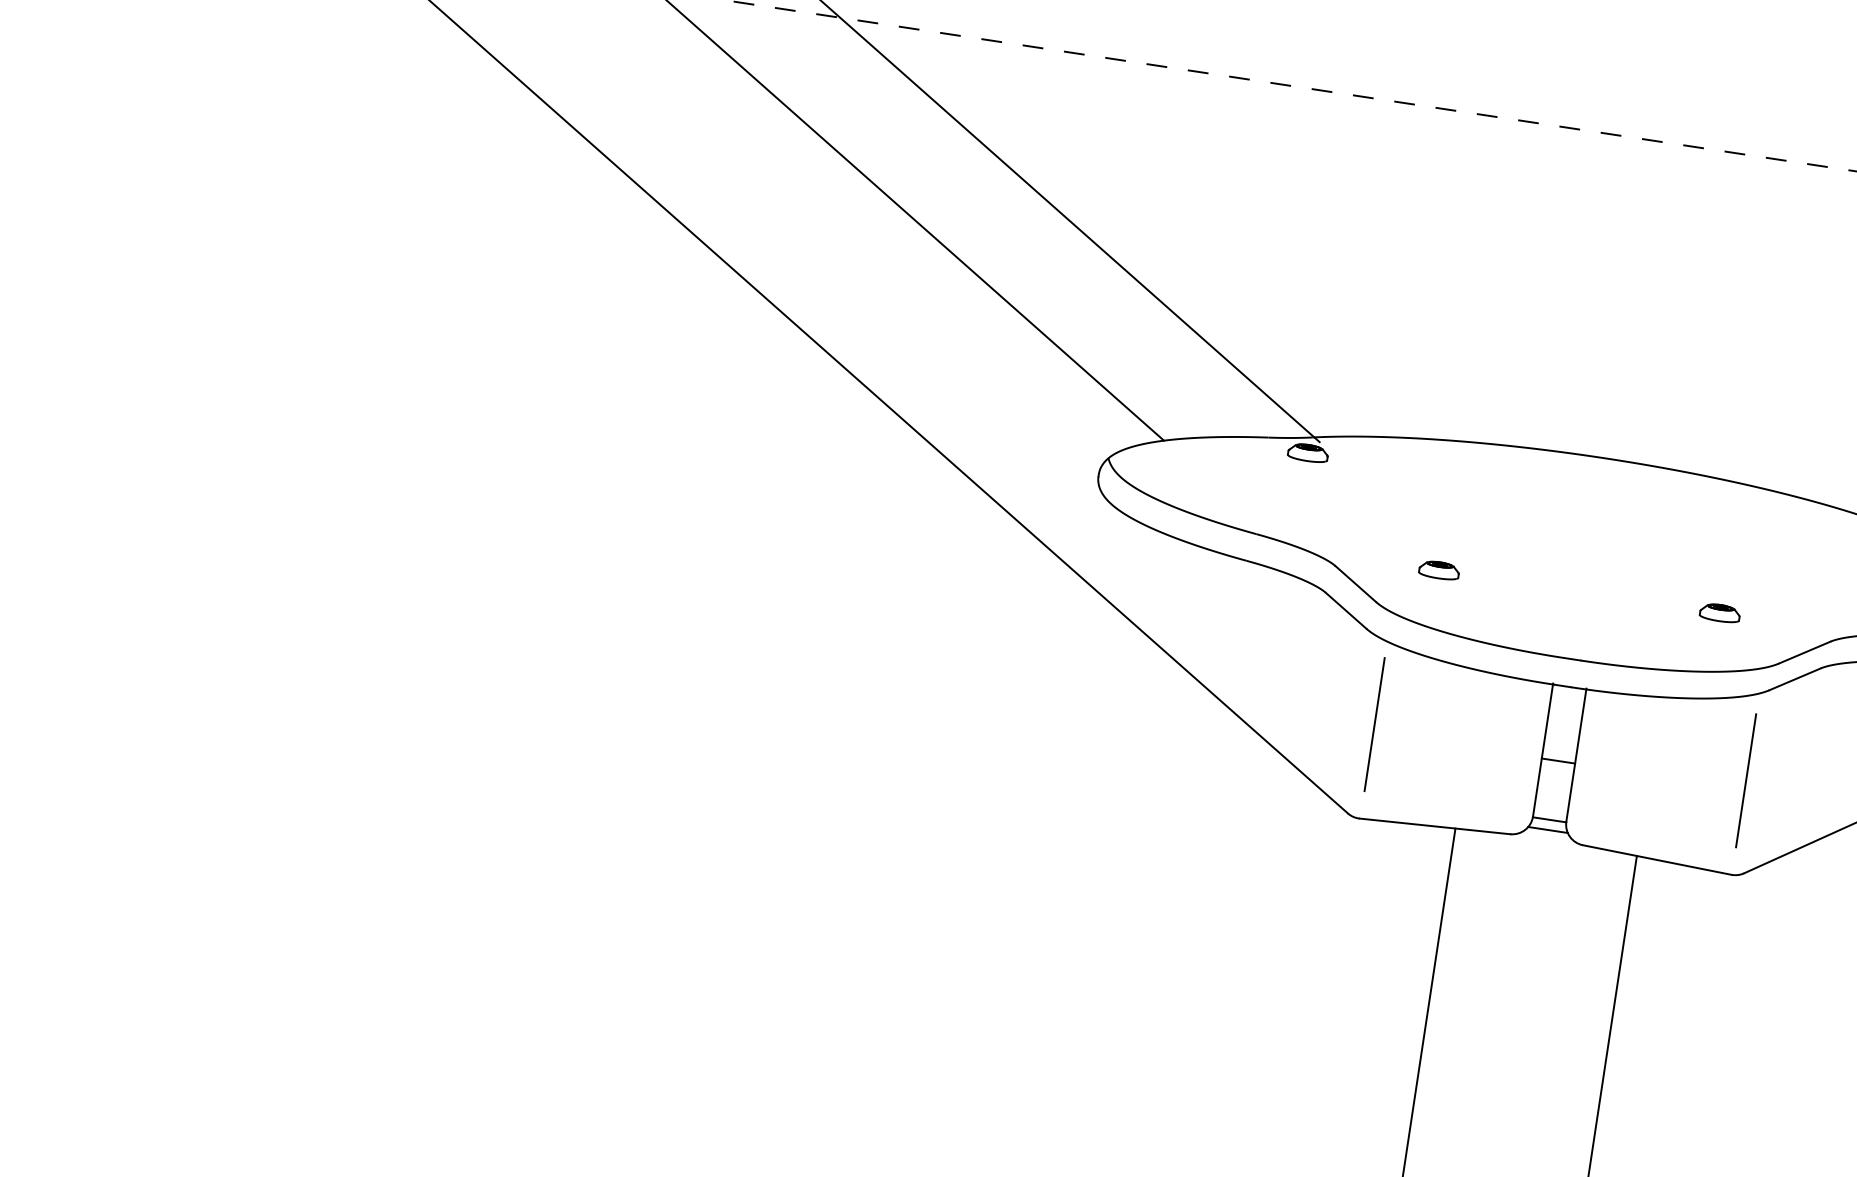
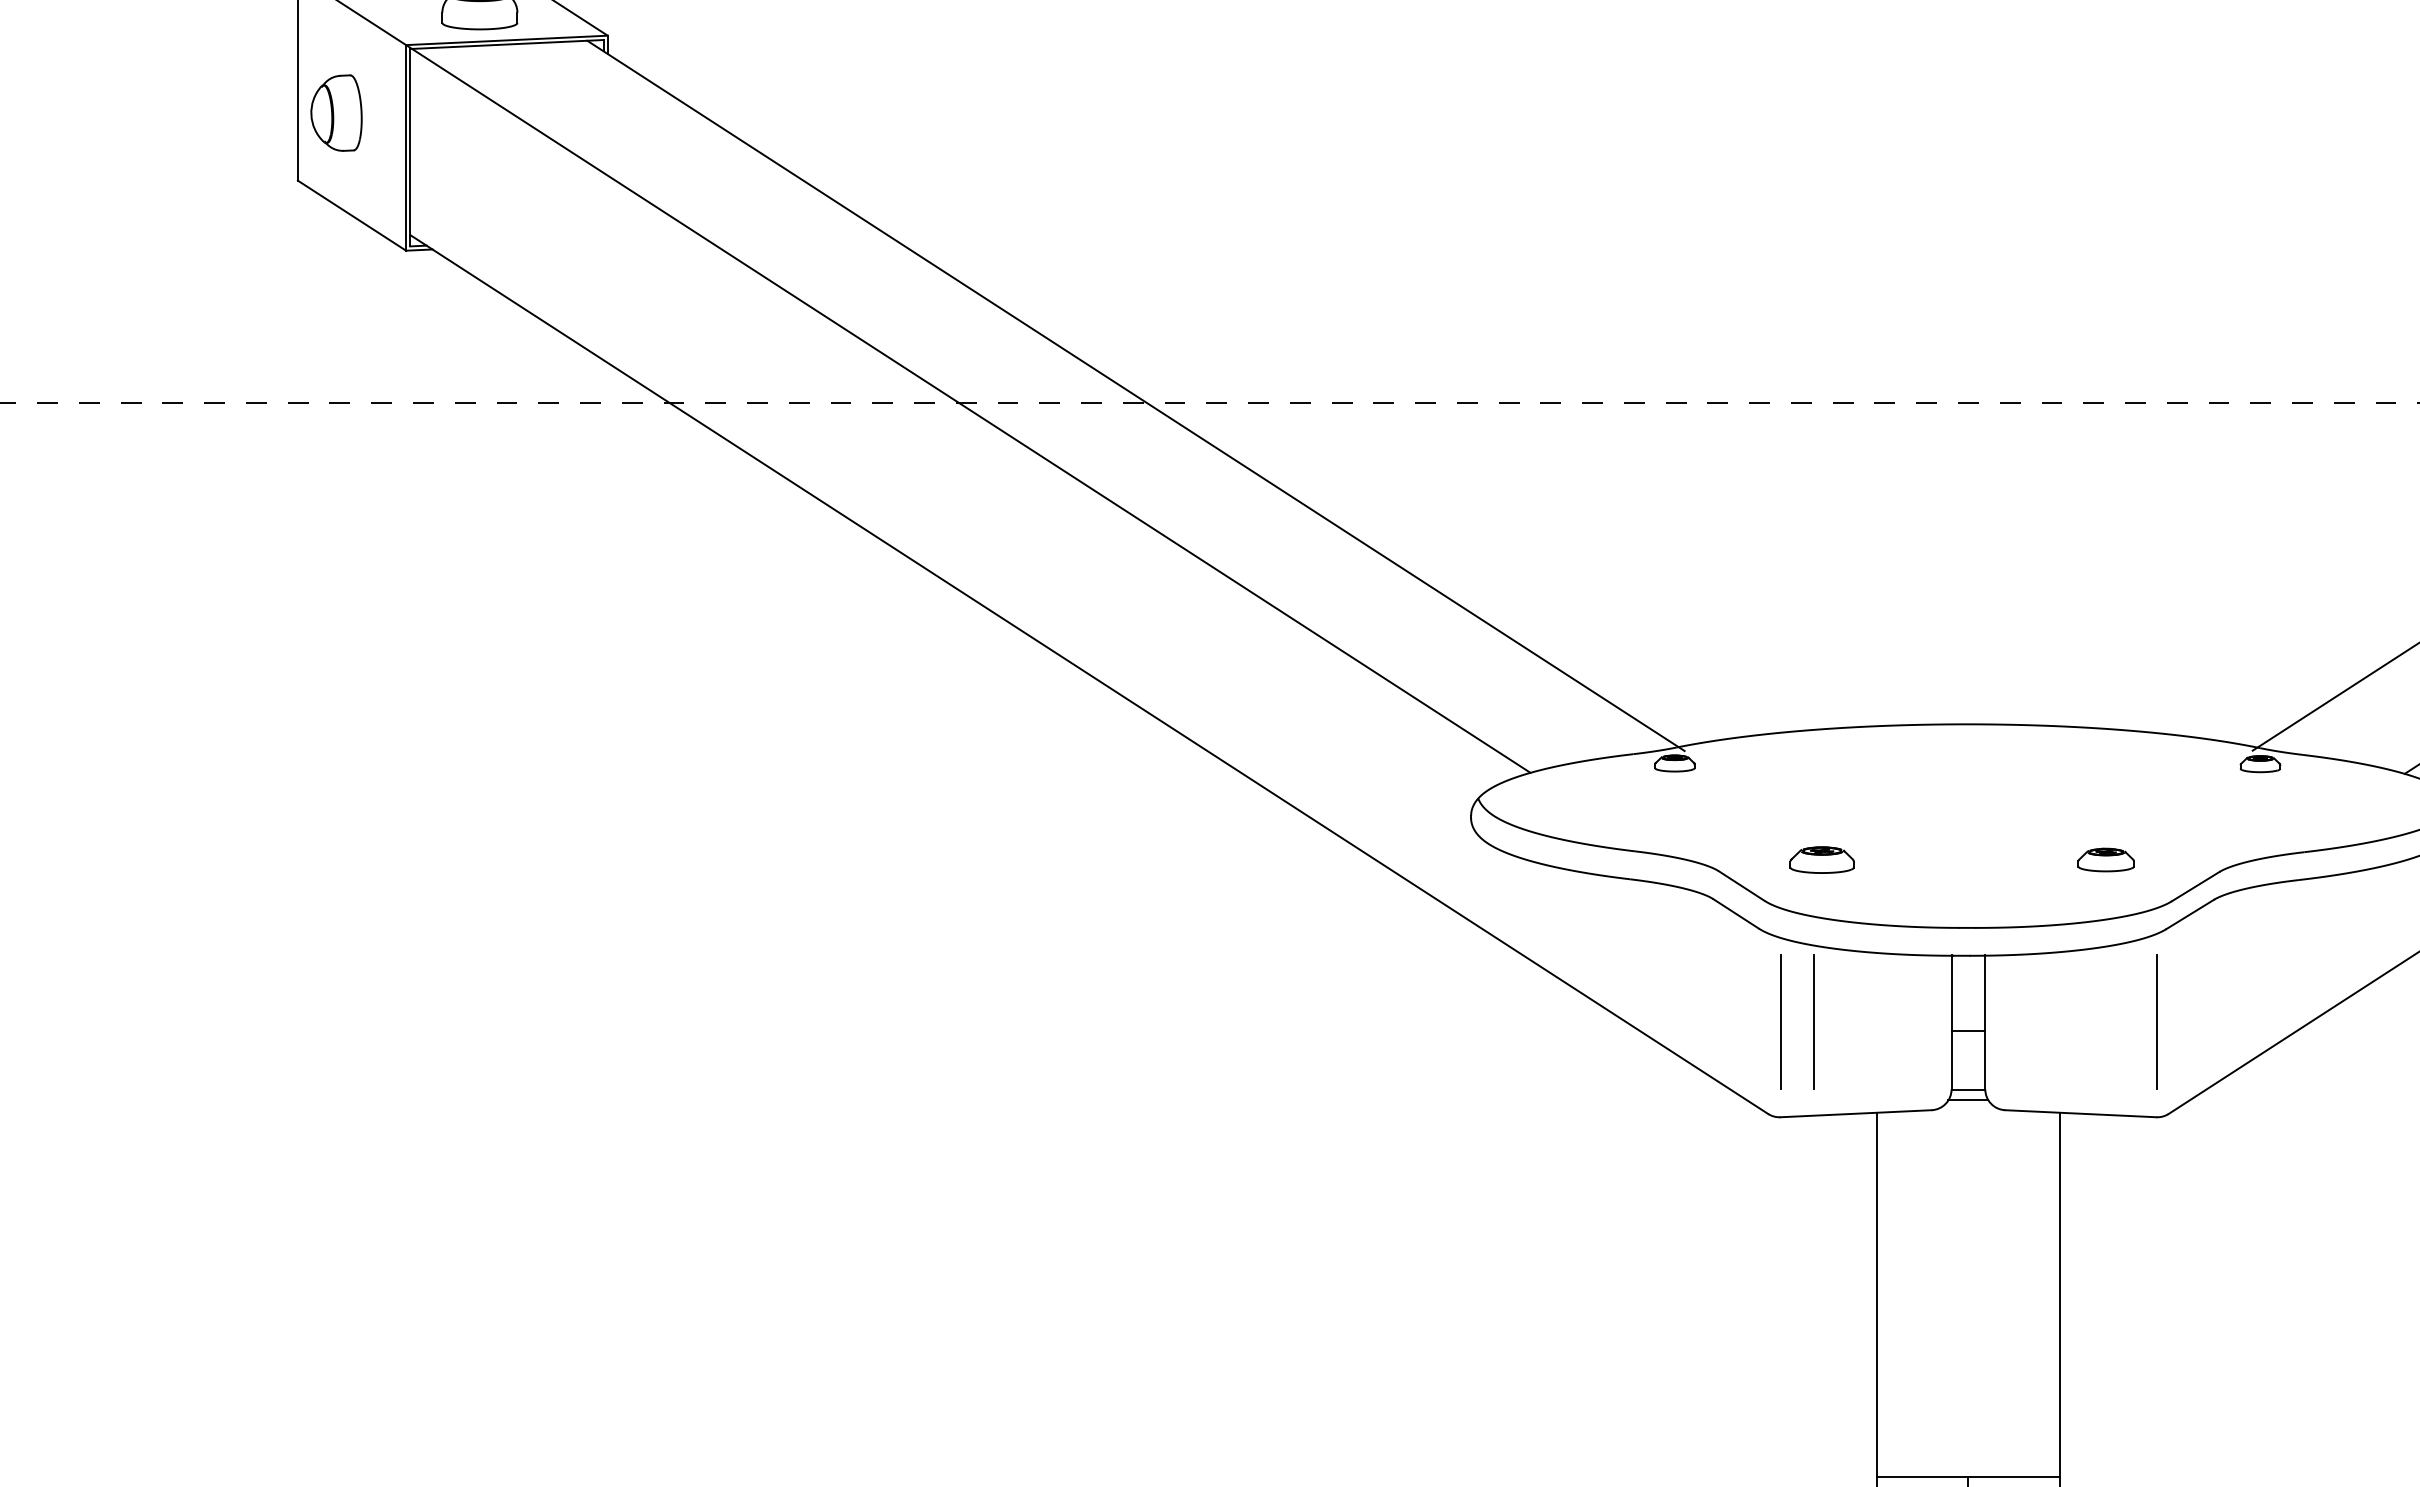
part: (1438, 569) -> (1821, 859), size x1.6
part: (1719, 613) -> (2105, 860), size x1.4
line: (1406, 728) -> (1813, 1021), added

